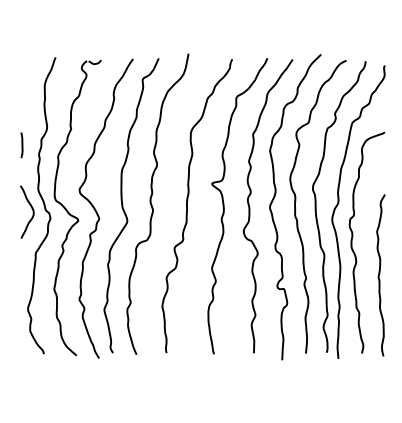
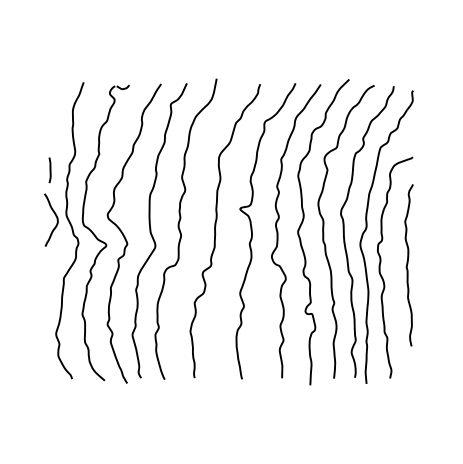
curve: (31, 208) -> (55, 216), moved
curve: (380, 274) -> (408, 264), moved

